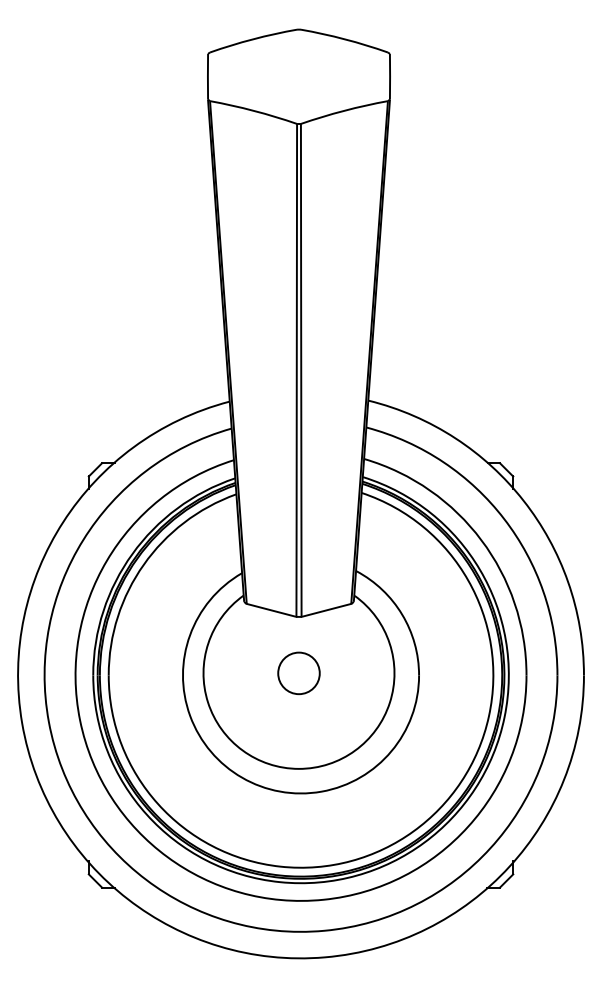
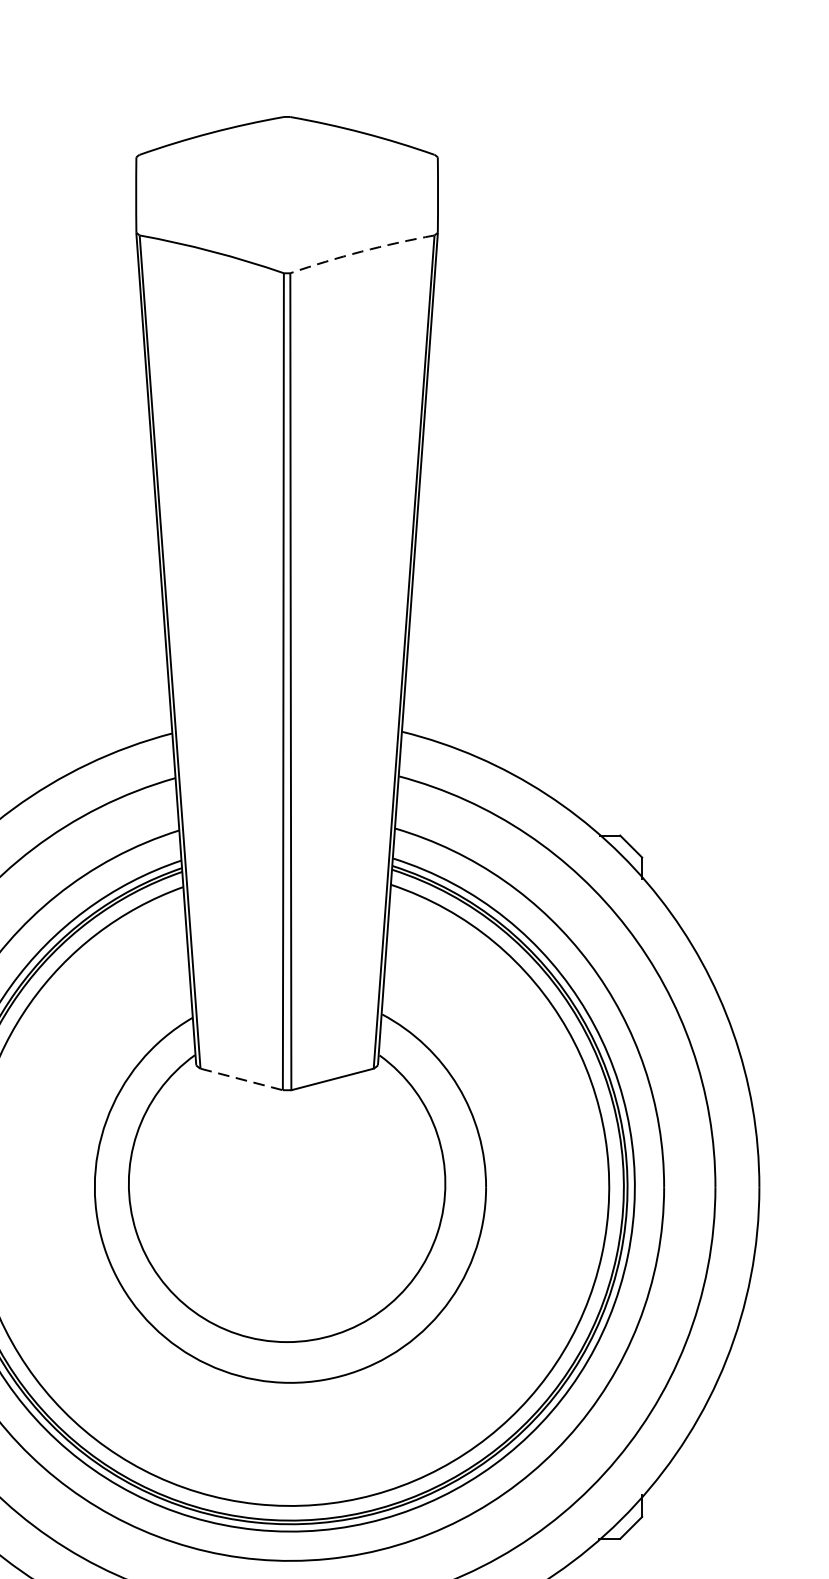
arc: (344, 110) -> (362, 250), solid -> dashed
line: (271, 610) -> (241, 1079), solid -> dashed
circle: (298, 673) -> (286, 1184), removed

